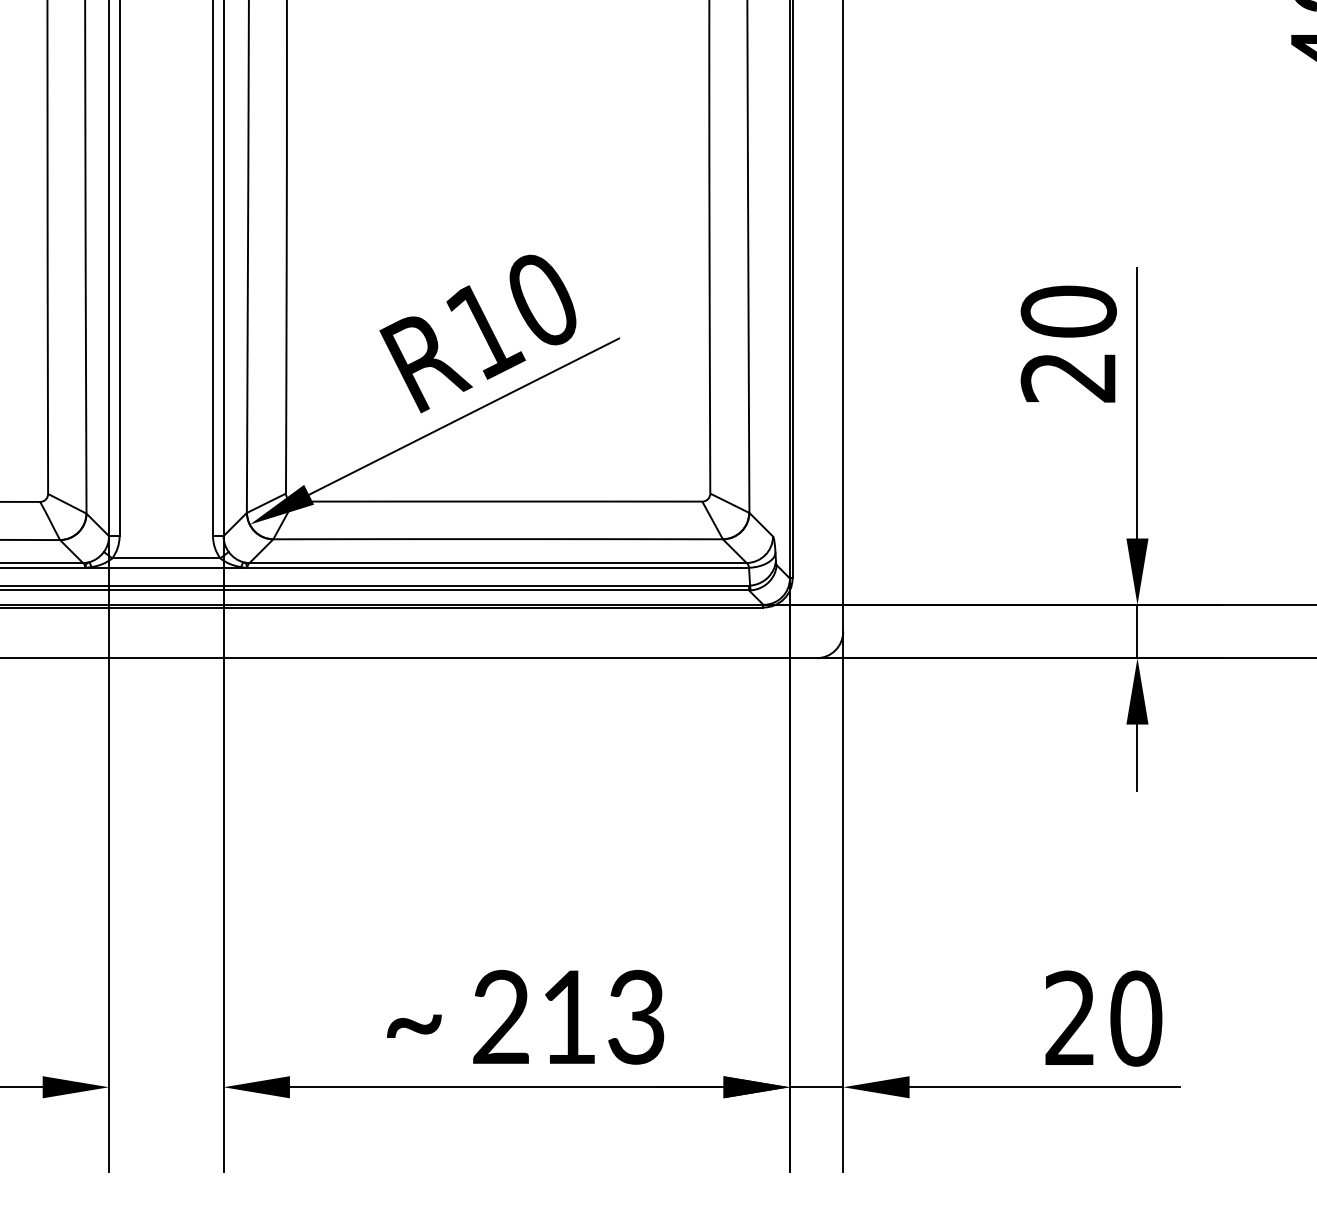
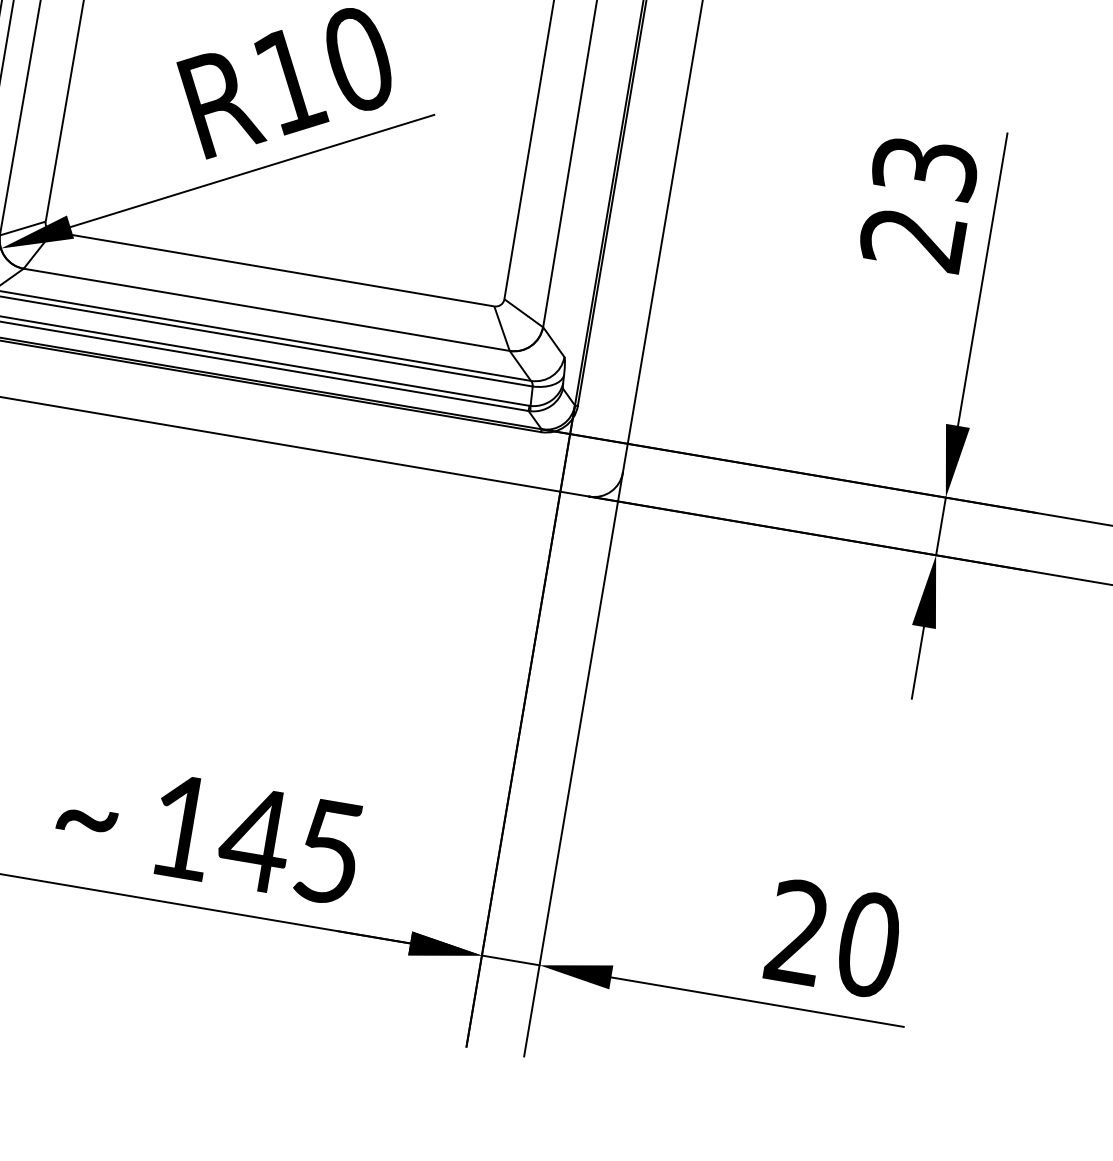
text: (1068, 311) -> (924, 167), 20 -> 23
text: (568, 1016) -> (255, 838), 213 -> 145

